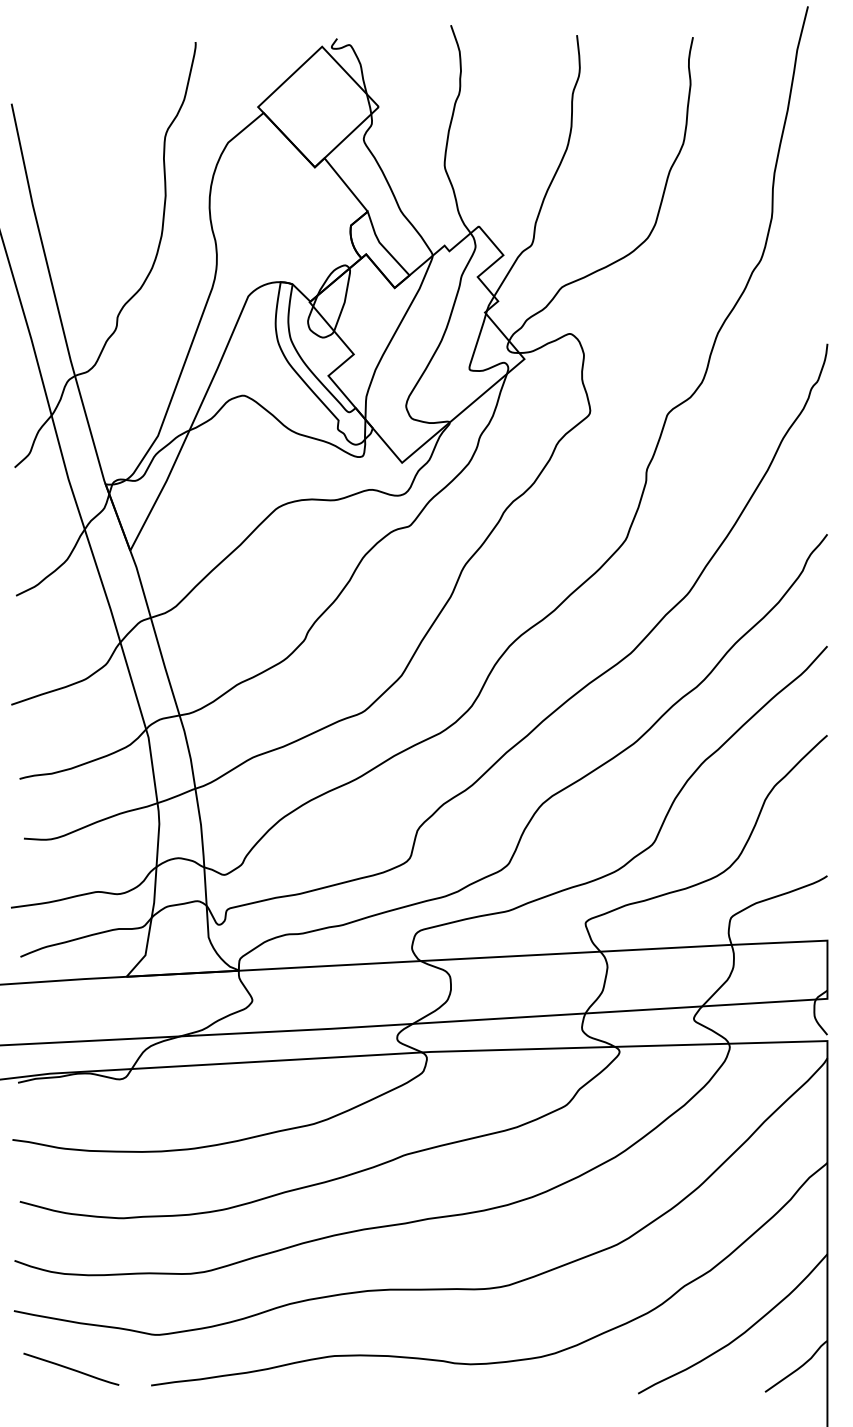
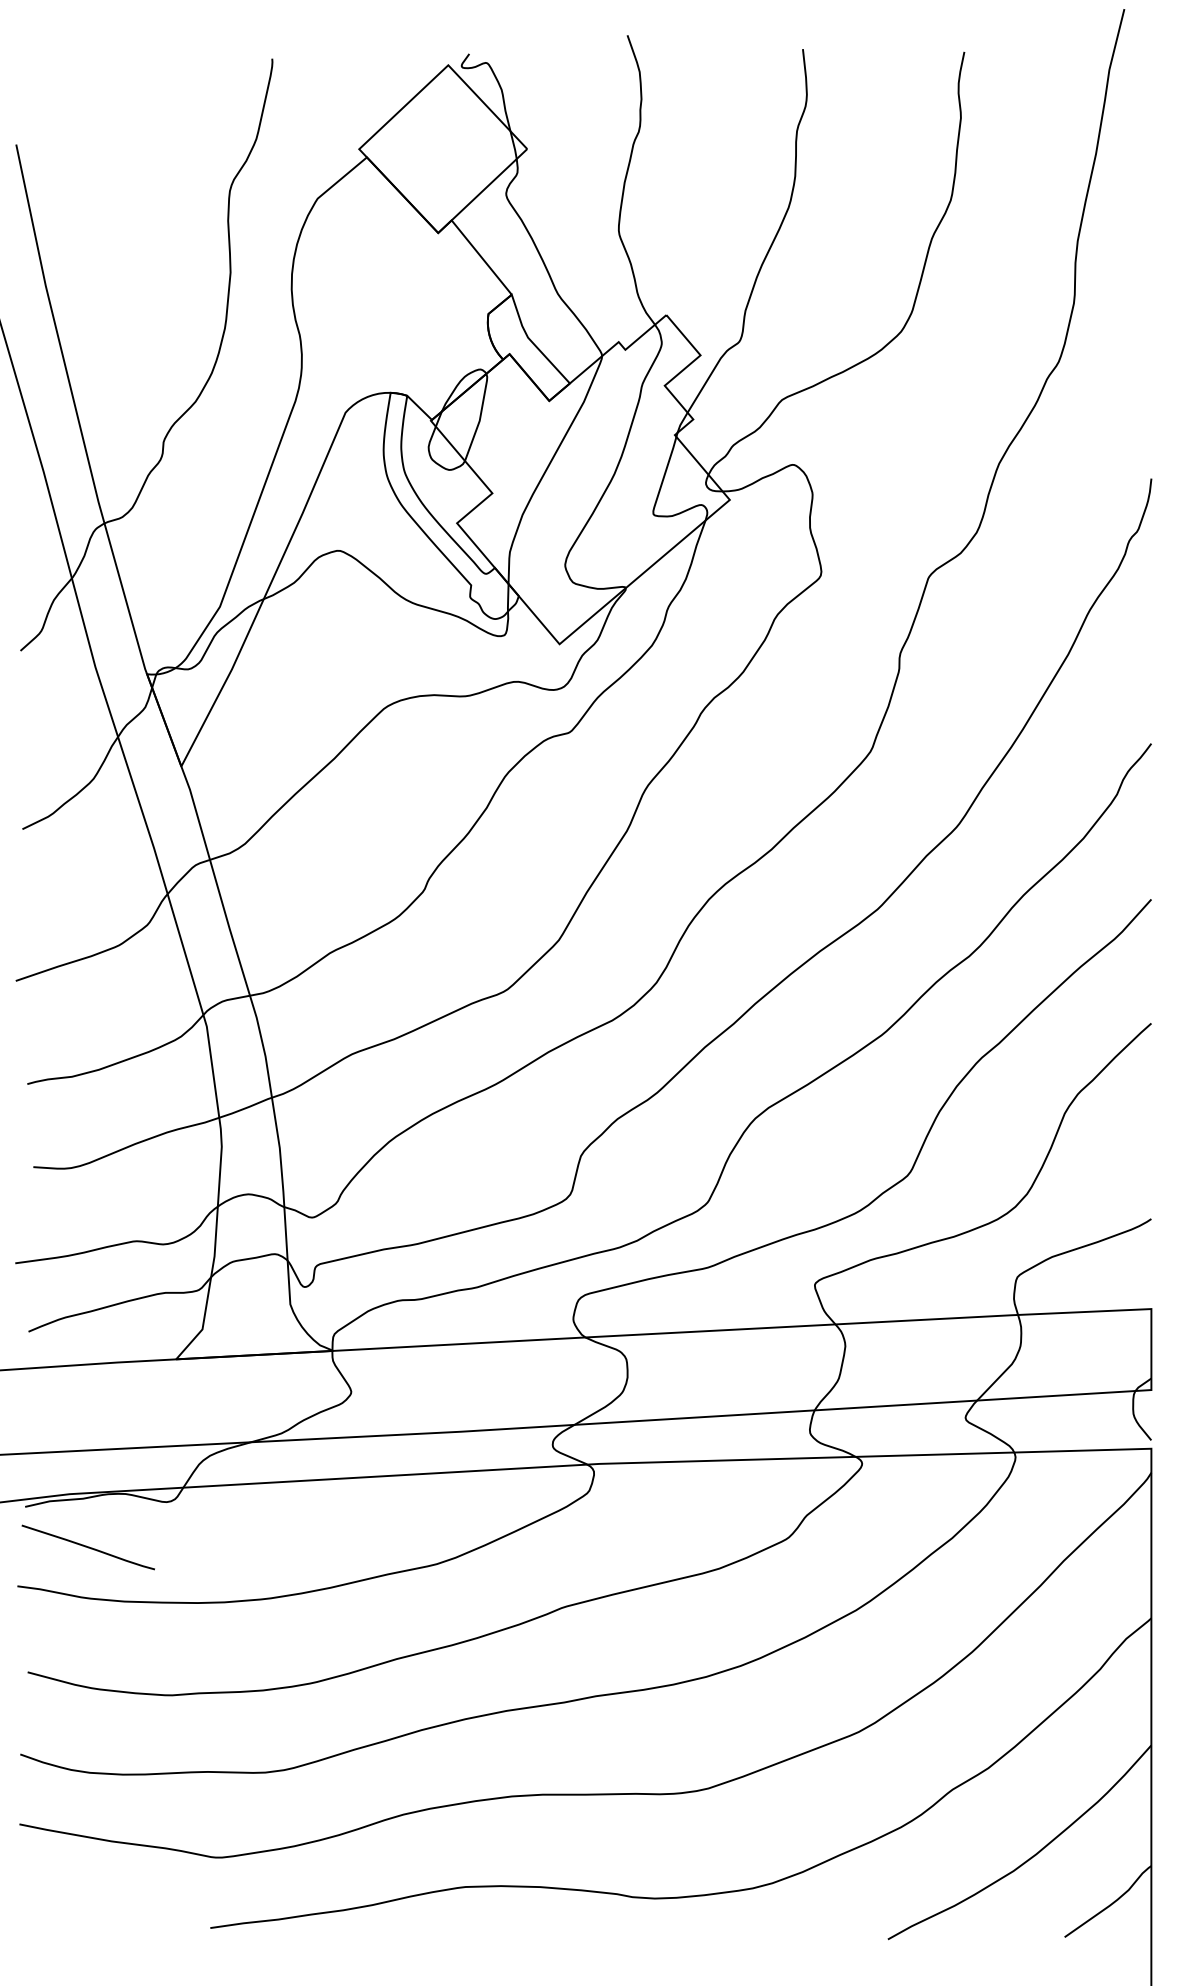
line: (70, 1369) -> (87, 1547), moved

